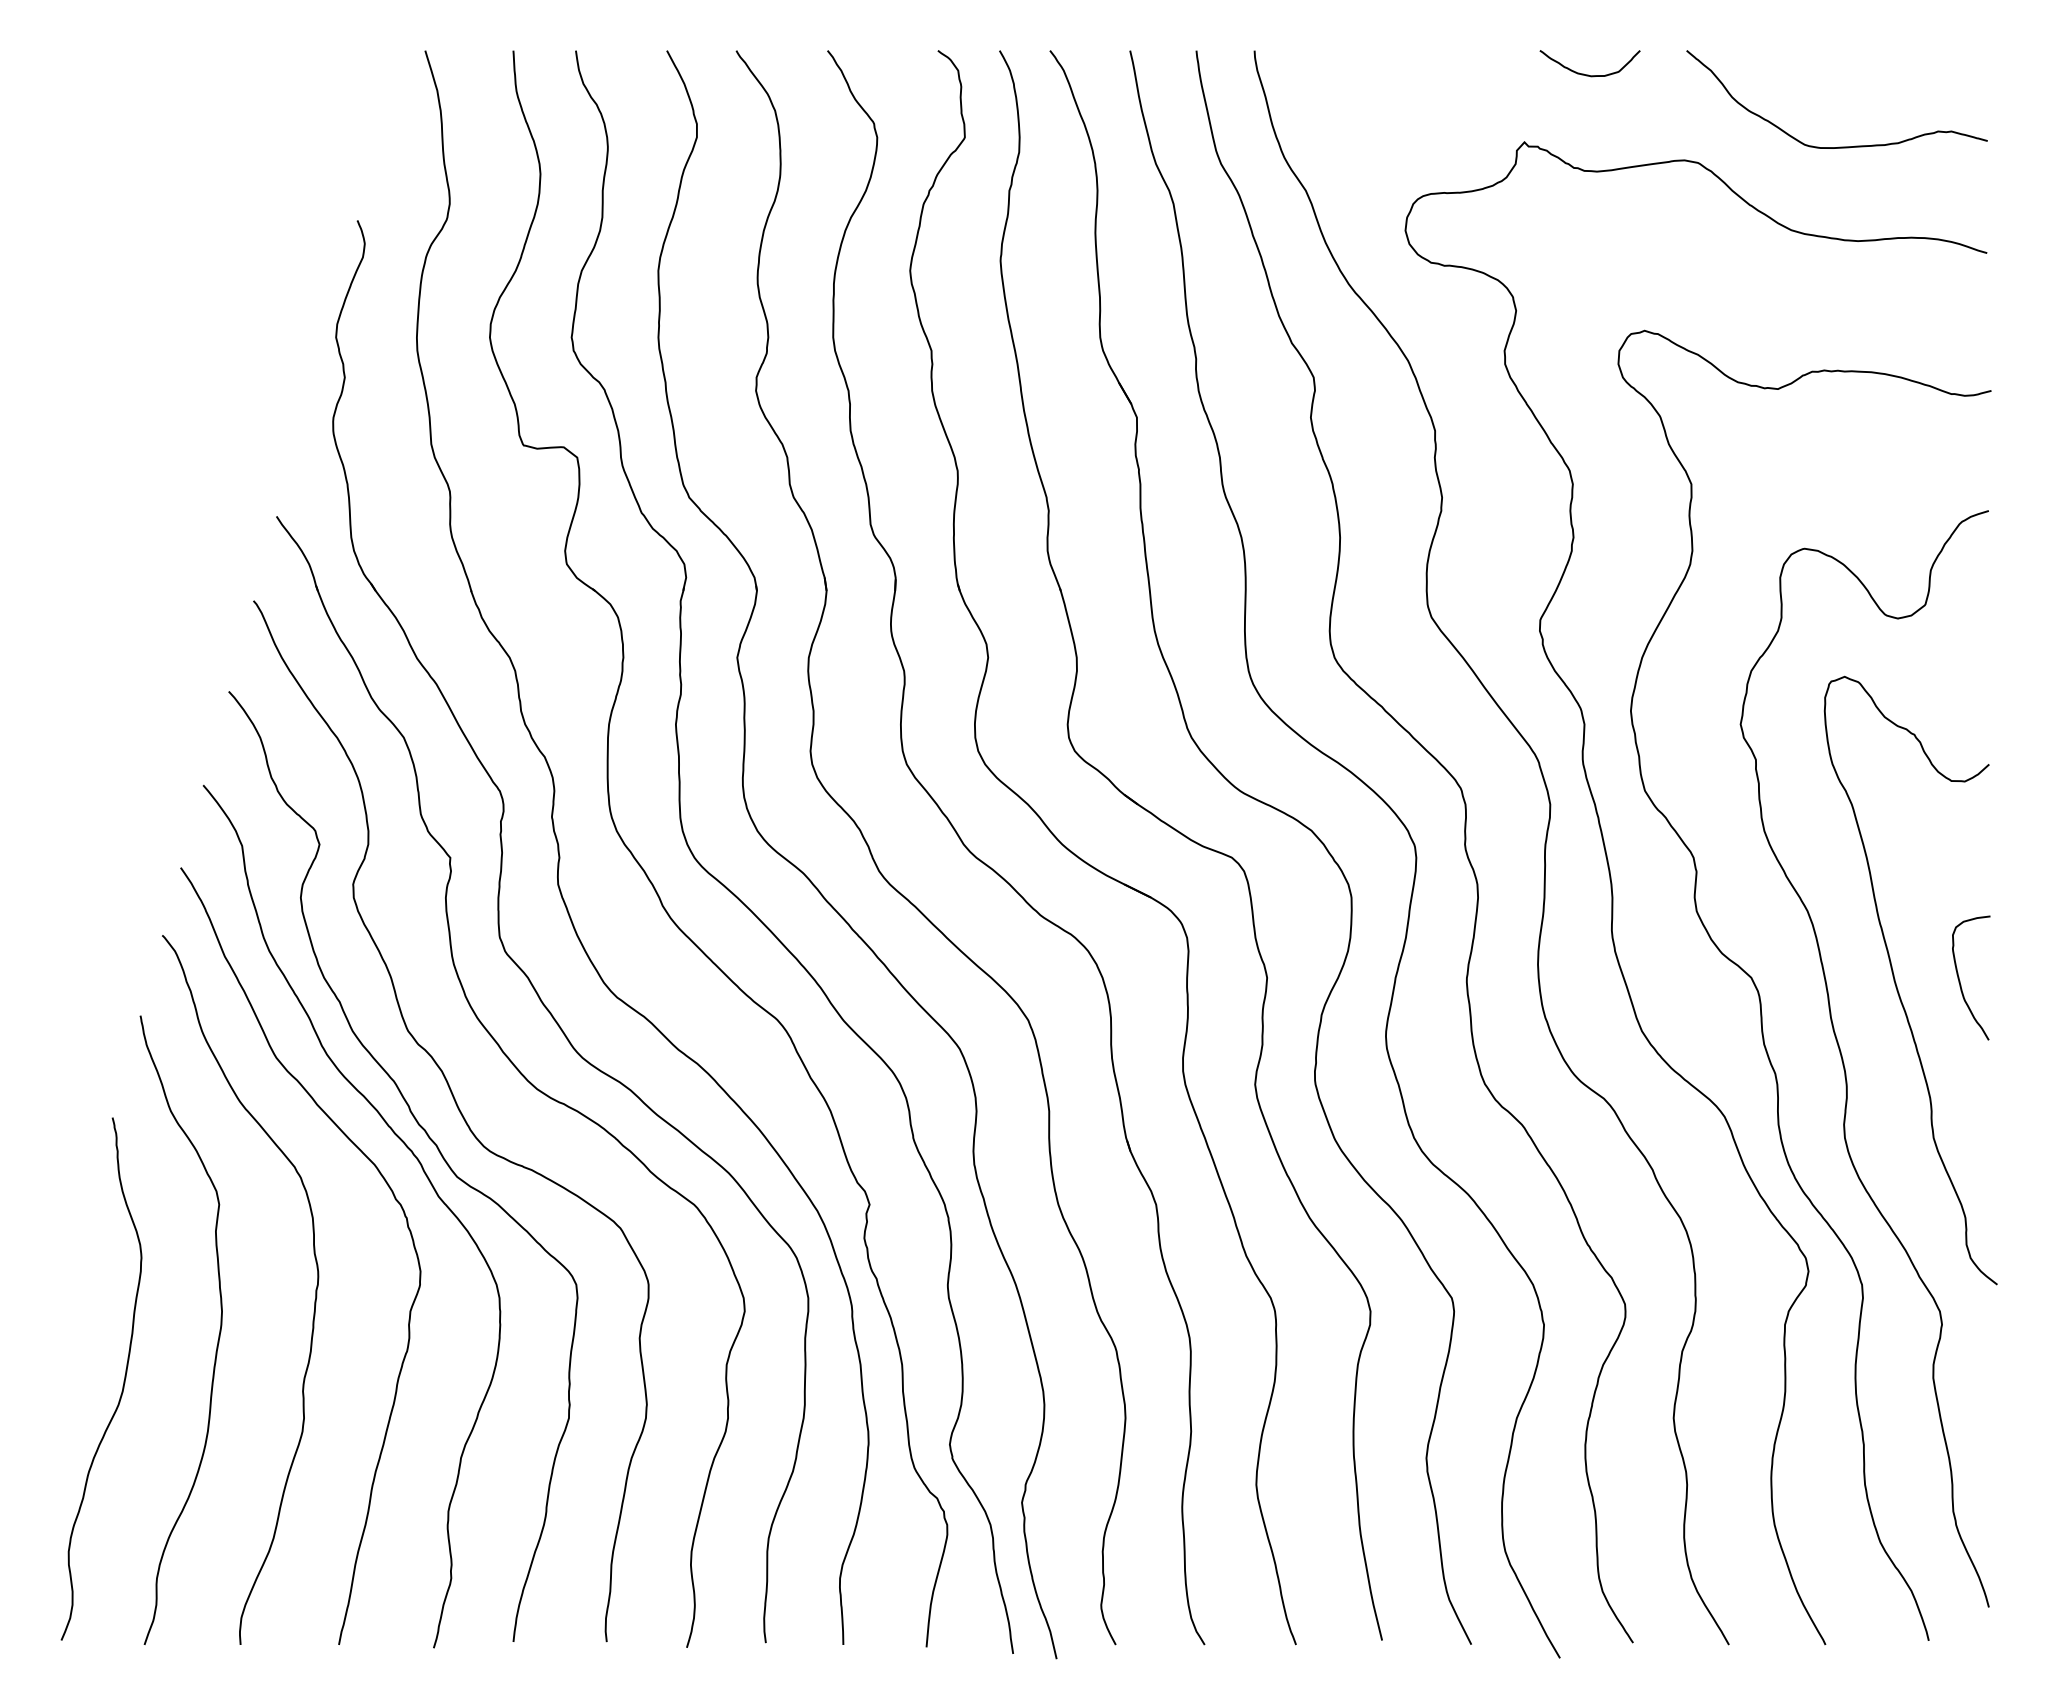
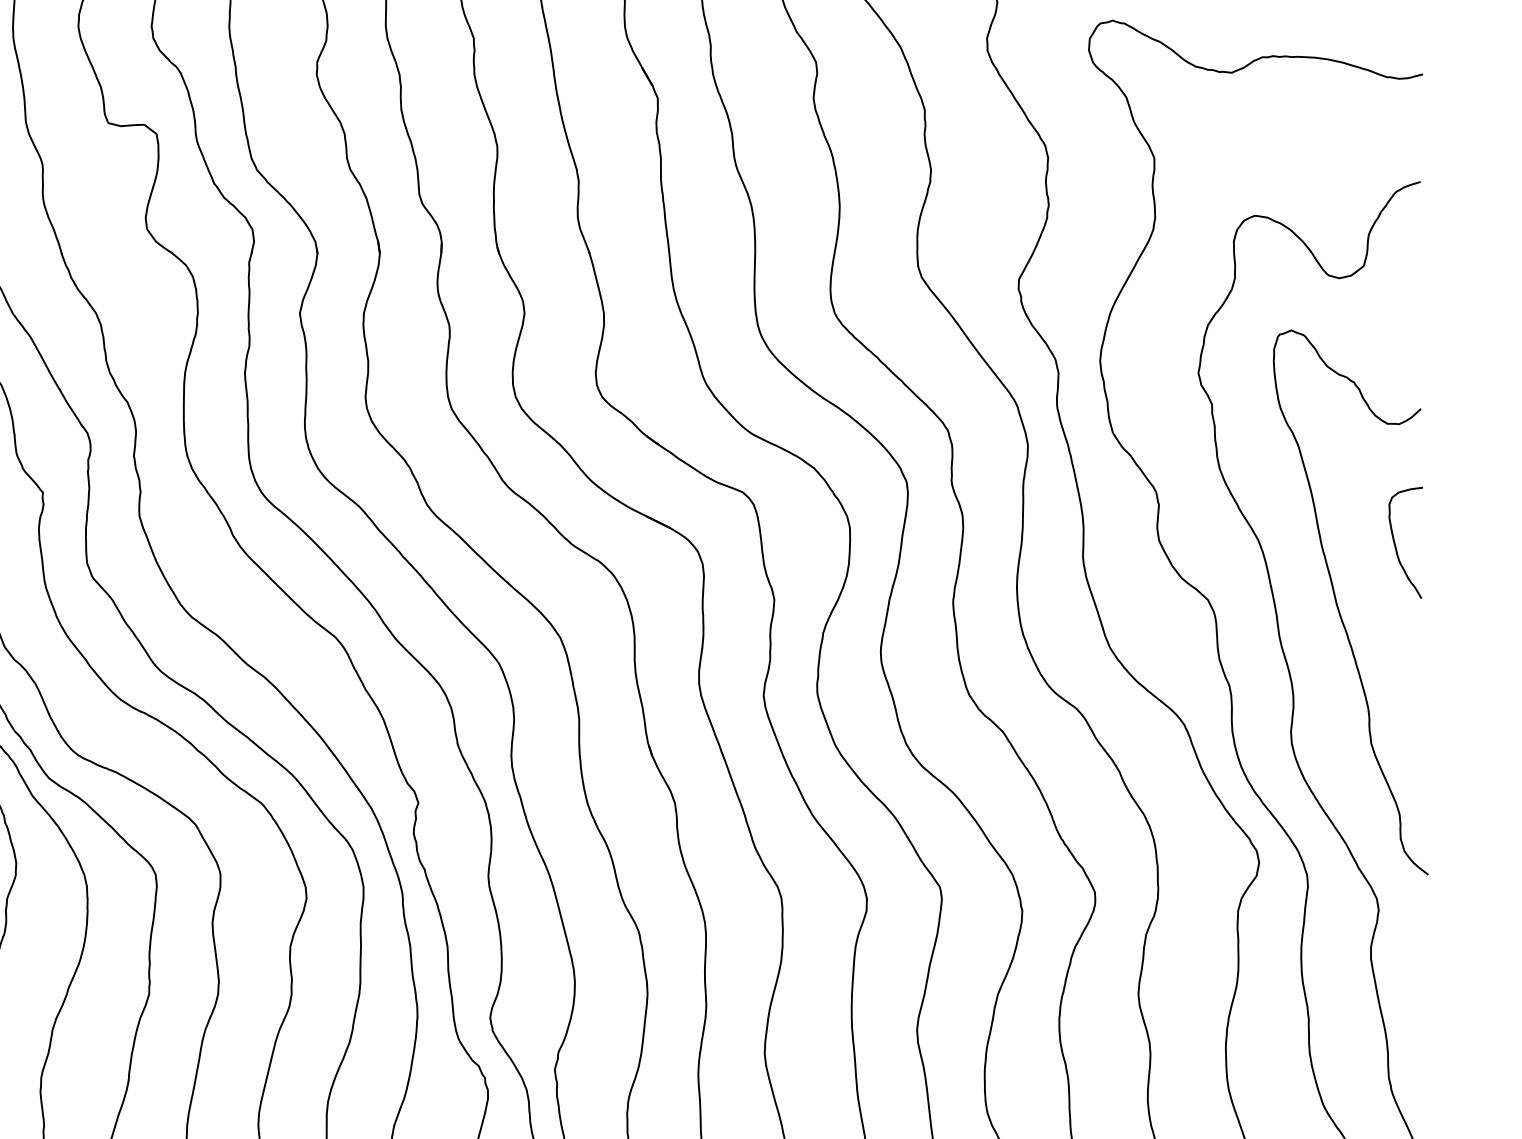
curve: (1960, 980) -> (1396, 545), moved

